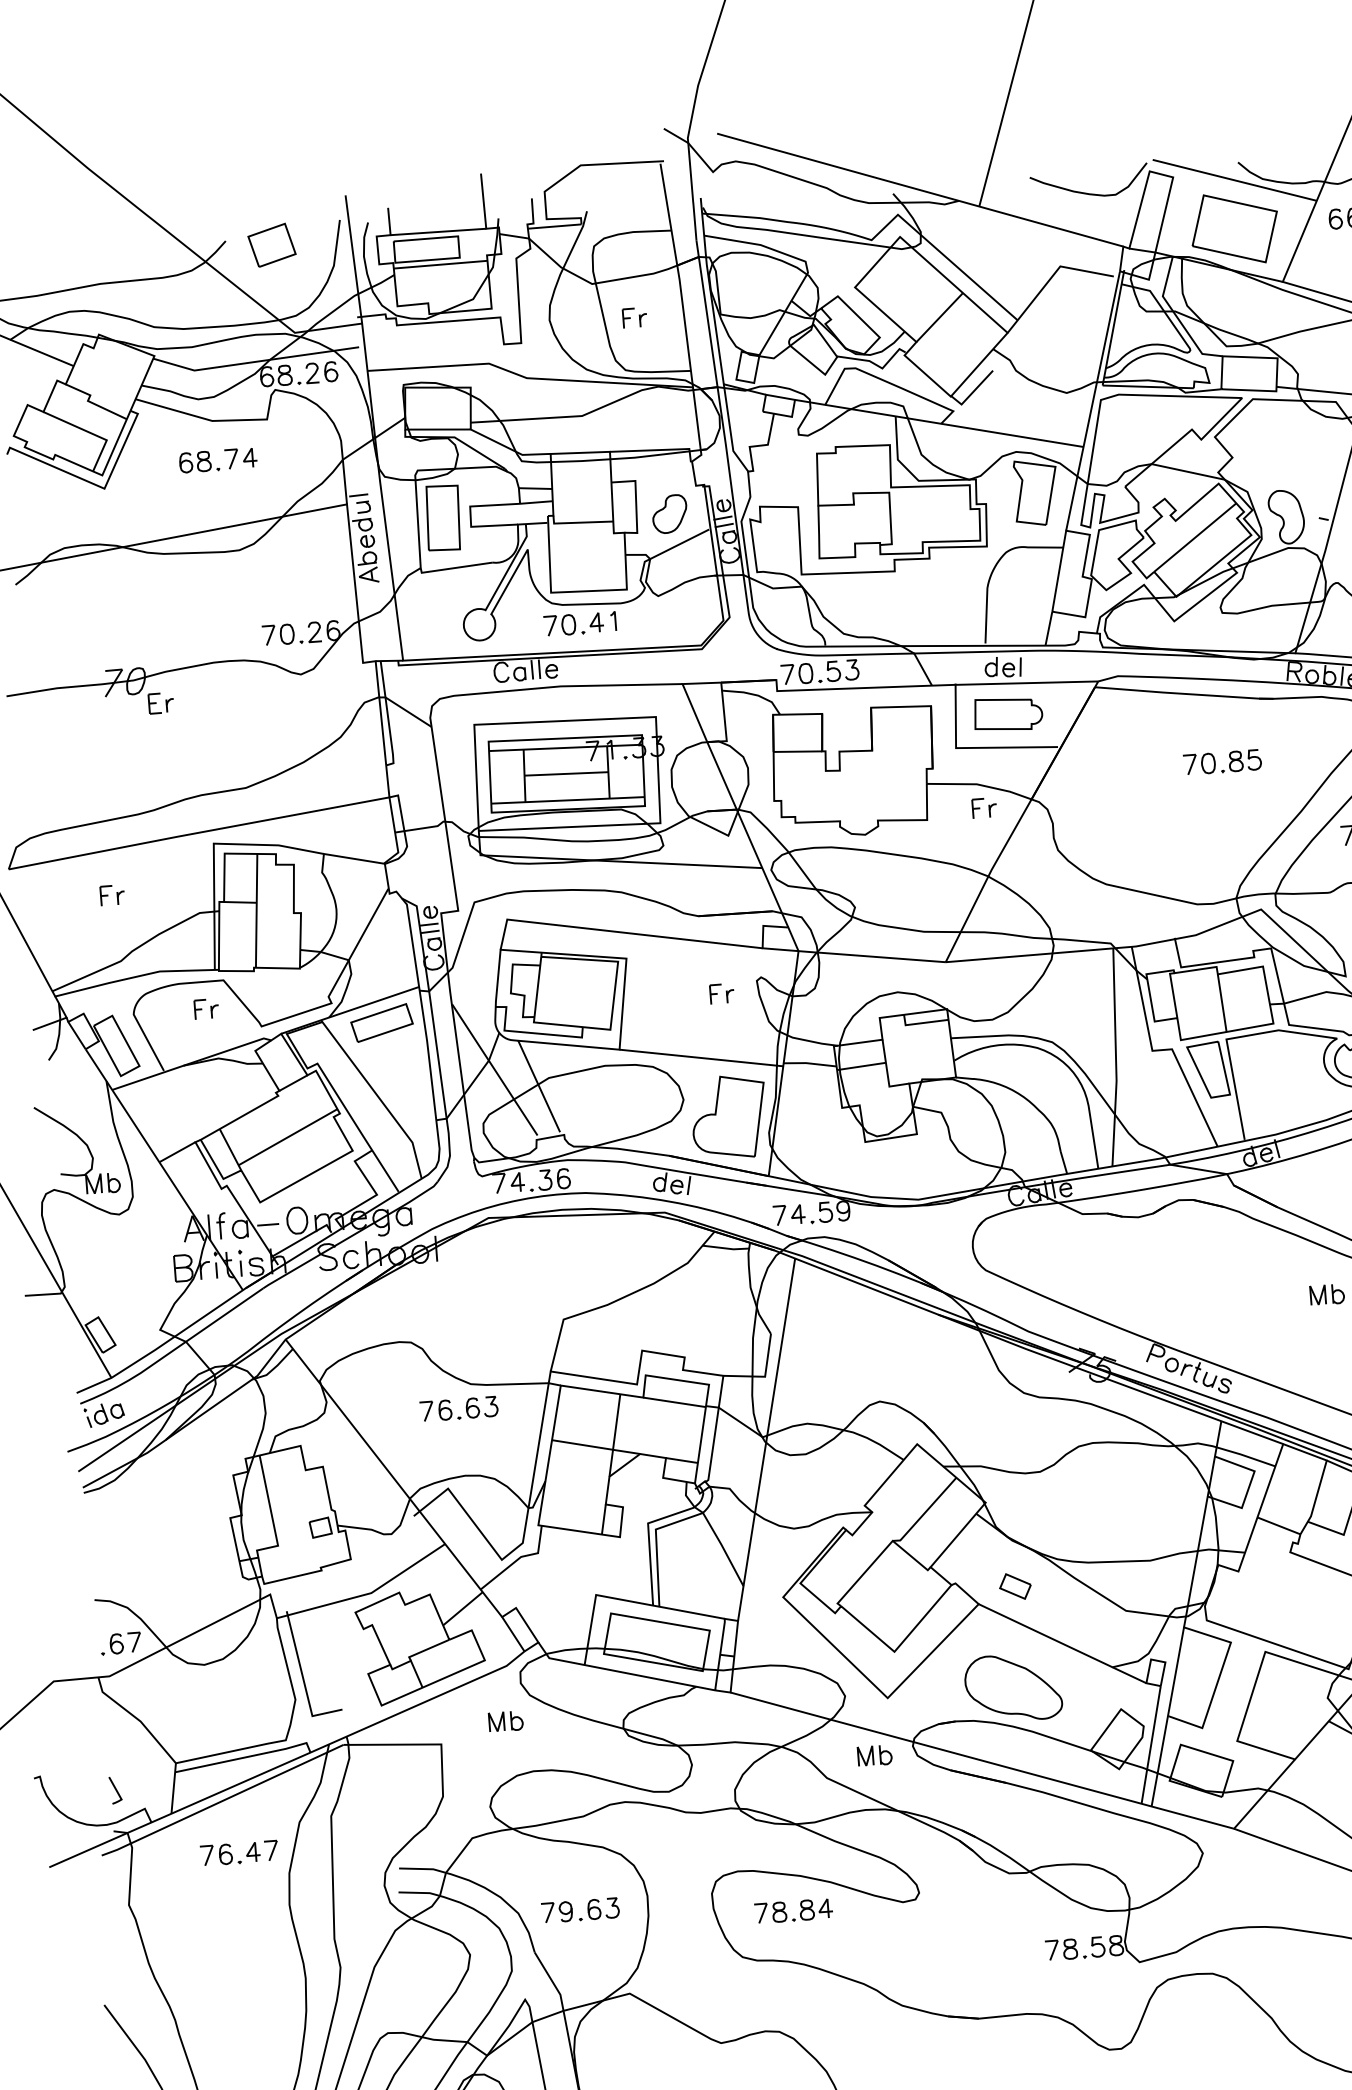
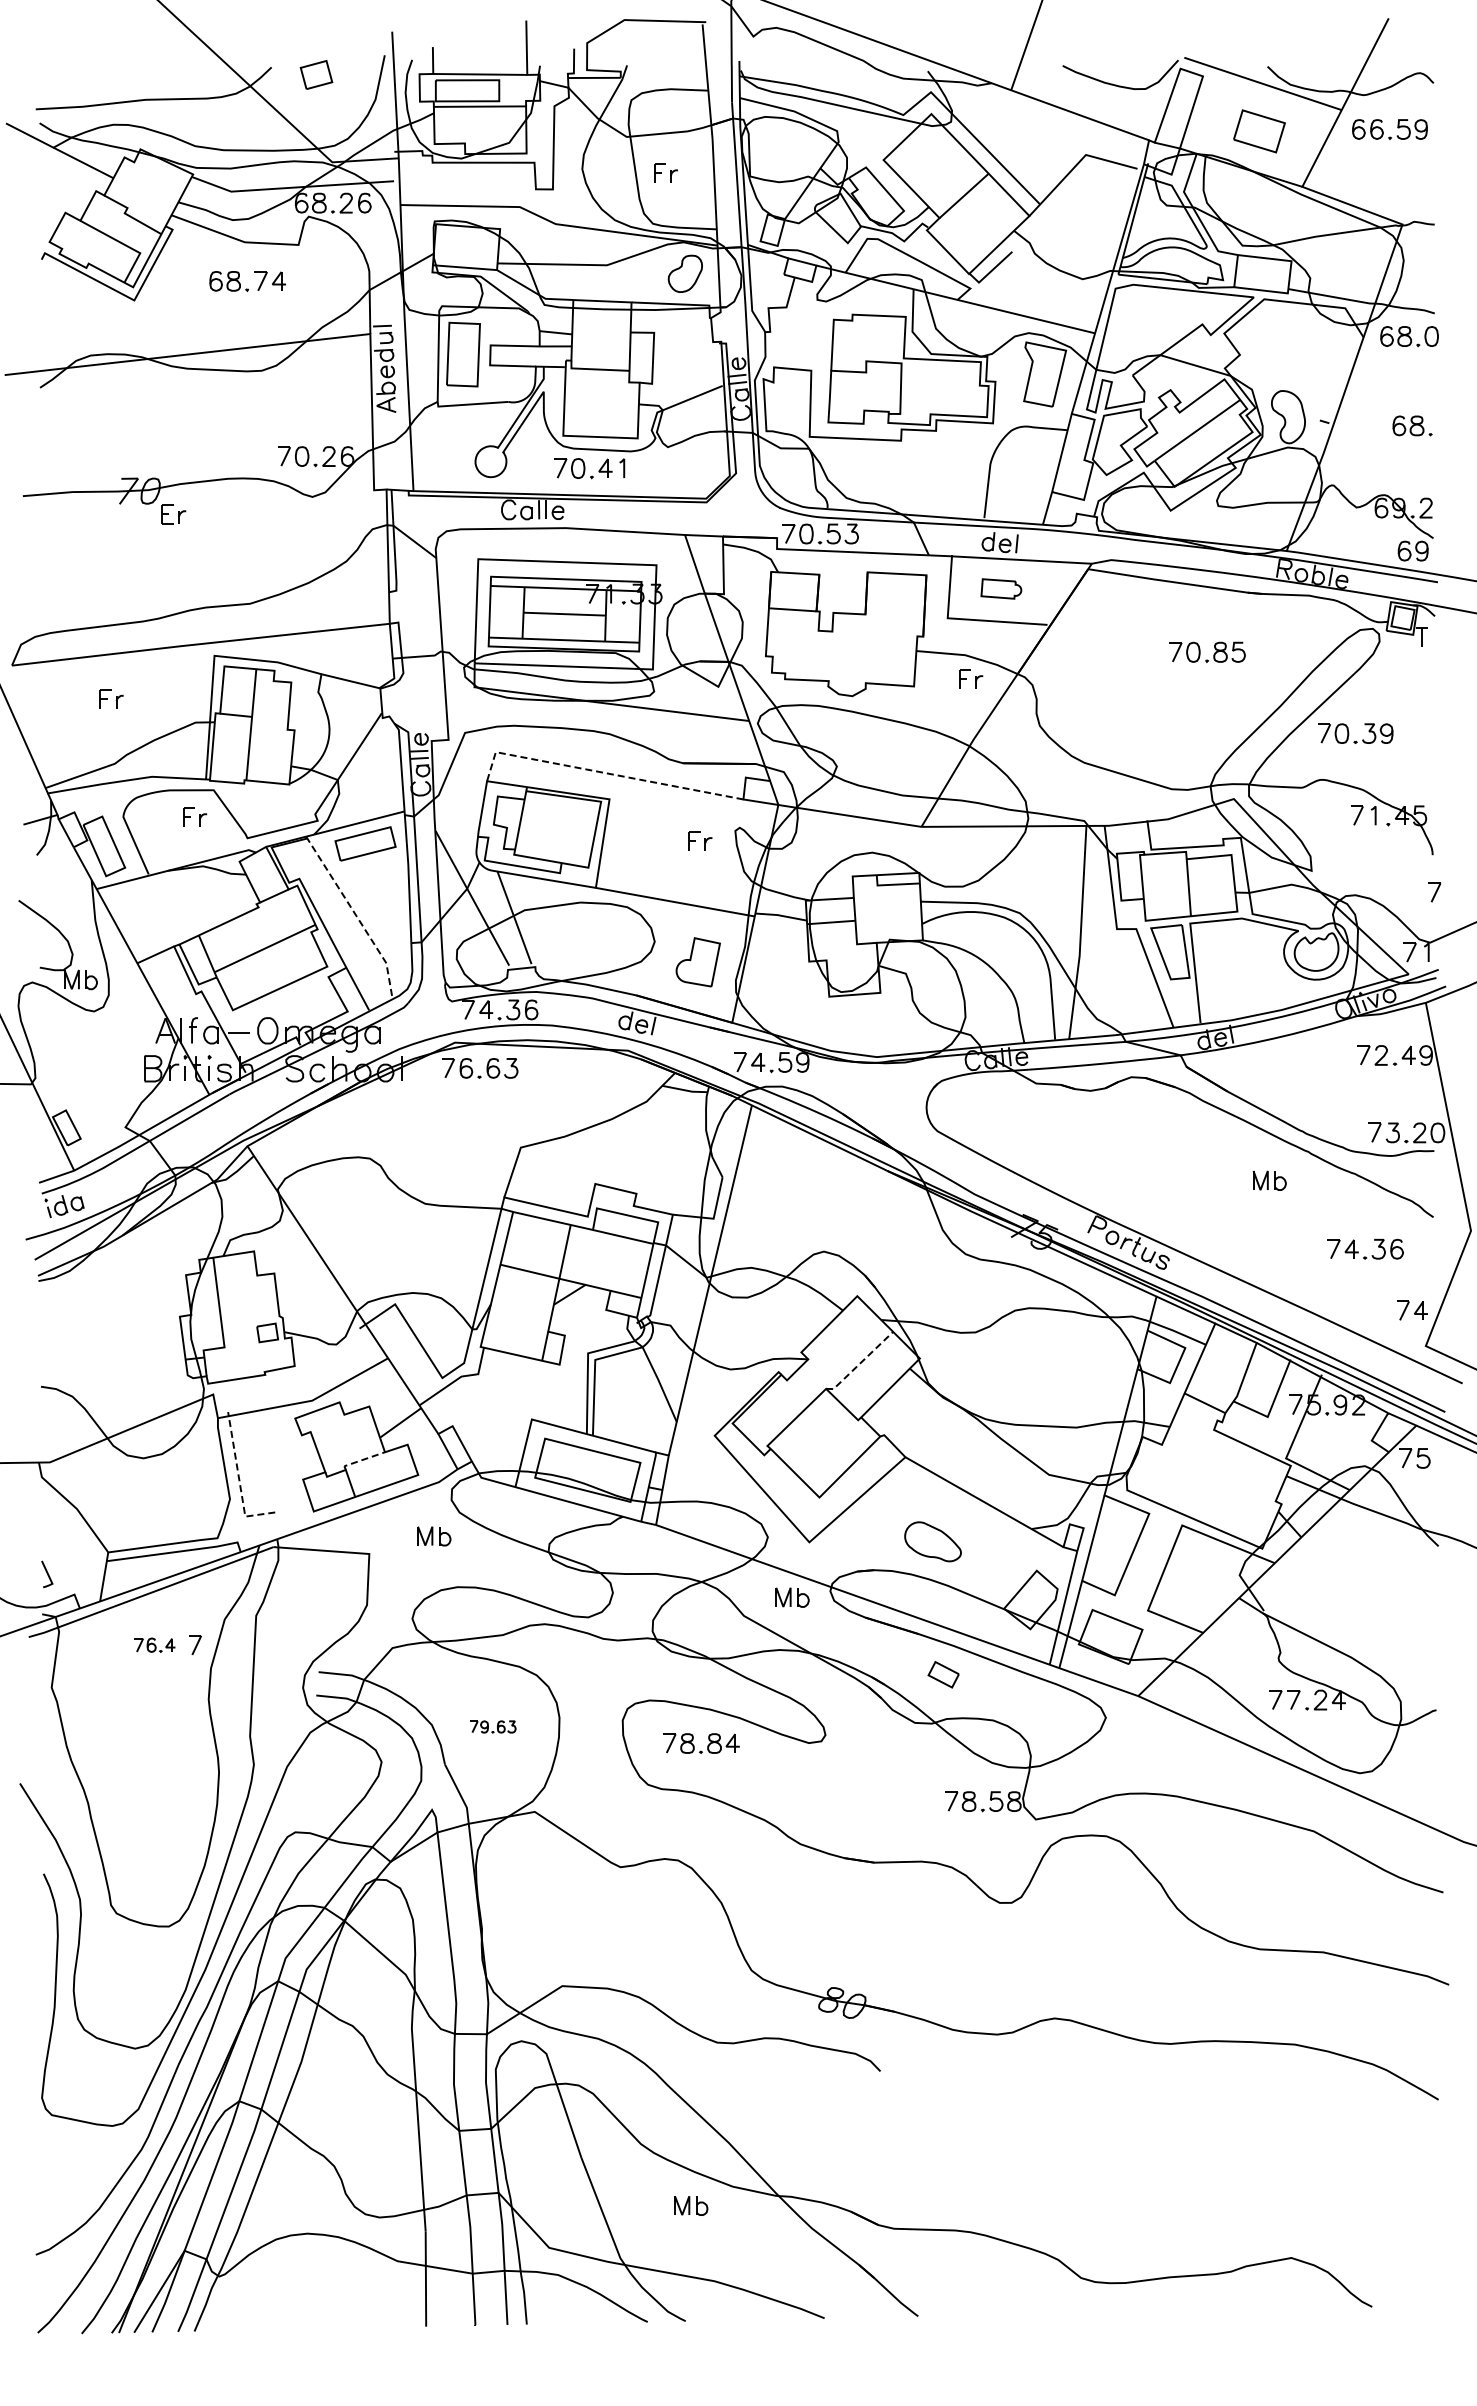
part: (1234, 229) -> (1259, 131), size x0.6
part: (271, 244) -> (316, 74), size x0.7
part: (668, 513) -> (684, 273), moved
part: (1008, 713) -> (1001, 588), size x0.6
line: (618, 931) -> (603, 772), solid -> dashed
line: (378, 1097) -> (356, 916), solid -> dashed
part: (729, 1117) -> (698, 962), size x0.6
part: (459, 1409) -> (480, 1068), moved
line: (925, 1512) -> (860, 1363), solid -> dashed
part: (1015, 1586) -> (943, 1674), moved
part: (120, 1643) -> (63, 1431), removed
line: (427, 1649) -> (362, 1460), solid -> dashed
line: (303, 1678) -> (239, 1479), solid -> dashed
part: (1012, 1687) -> (932, 1541), size x0.6
part: (230, 1853) -> (154, 1644), size x0.7
part: (581, 1910) -> (493, 1726), size x0.6

